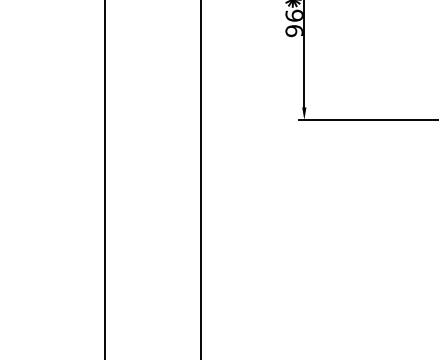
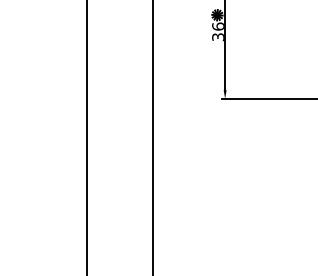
text: (293, 31) -> (217, 37), 96 -> 36

